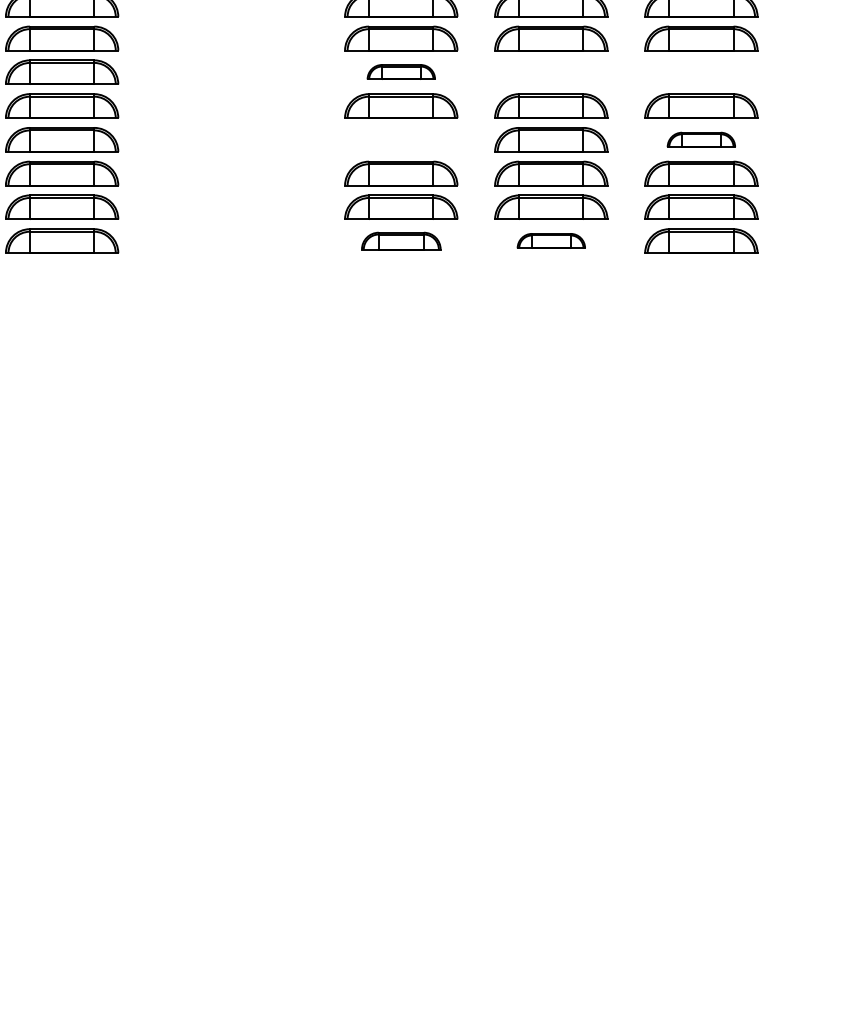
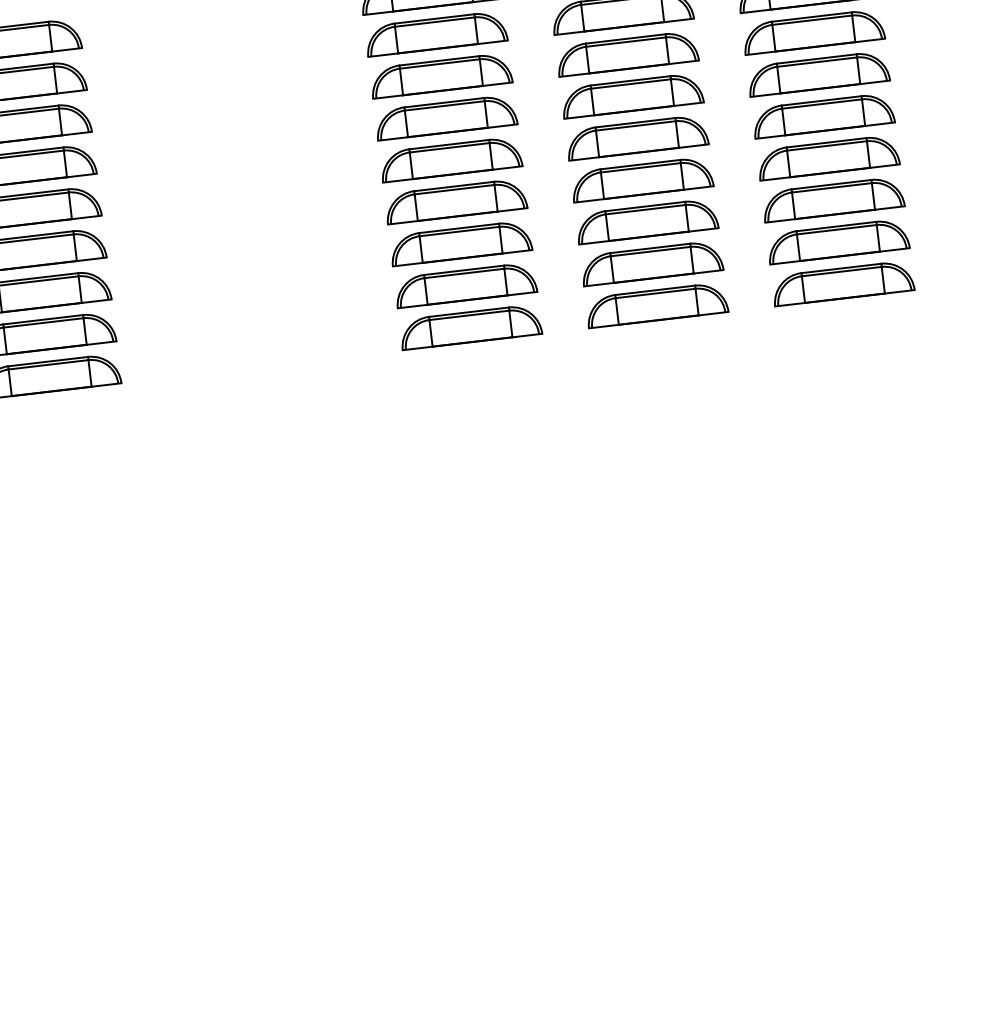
part: (401, 71) -> (446, 116), size x1.67
part: (551, 71) -> (632, 94), added
part: (701, 71) -> (818, 72), added
part: (401, 139) -> (456, 200), added
part: (701, 139) -> (828, 157), size x1.67
part: (401, 240) -> (470, 326), size x1.43
part: (551, 240) -> (657, 304), size x1.67

